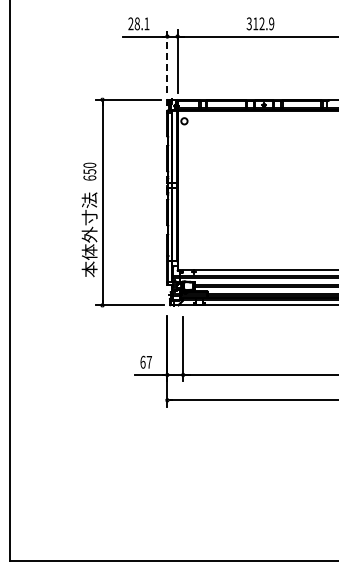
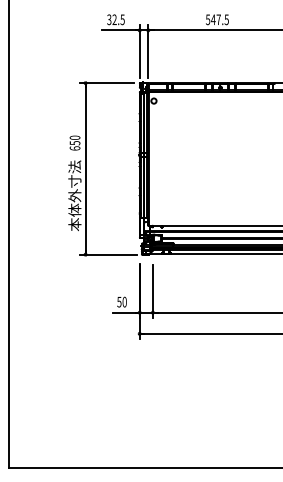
text: (138, 23) -> (115, 19), 28.1 -> 32.5
text: (260, 23) -> (217, 19), 312.9 -> 547.5
line: (167, 61) -> (139, 51), dashed -> solid
text: (145, 361) -> (121, 301), 67 -> 50

